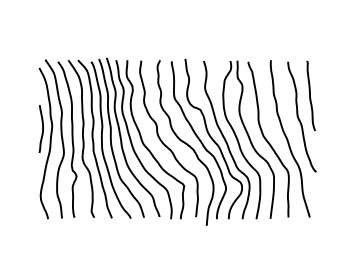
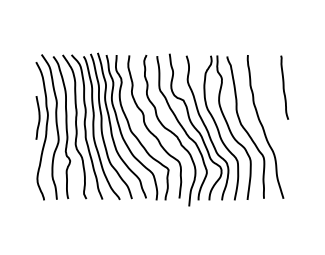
curve: (299, 117) -> (274, 107), removed

